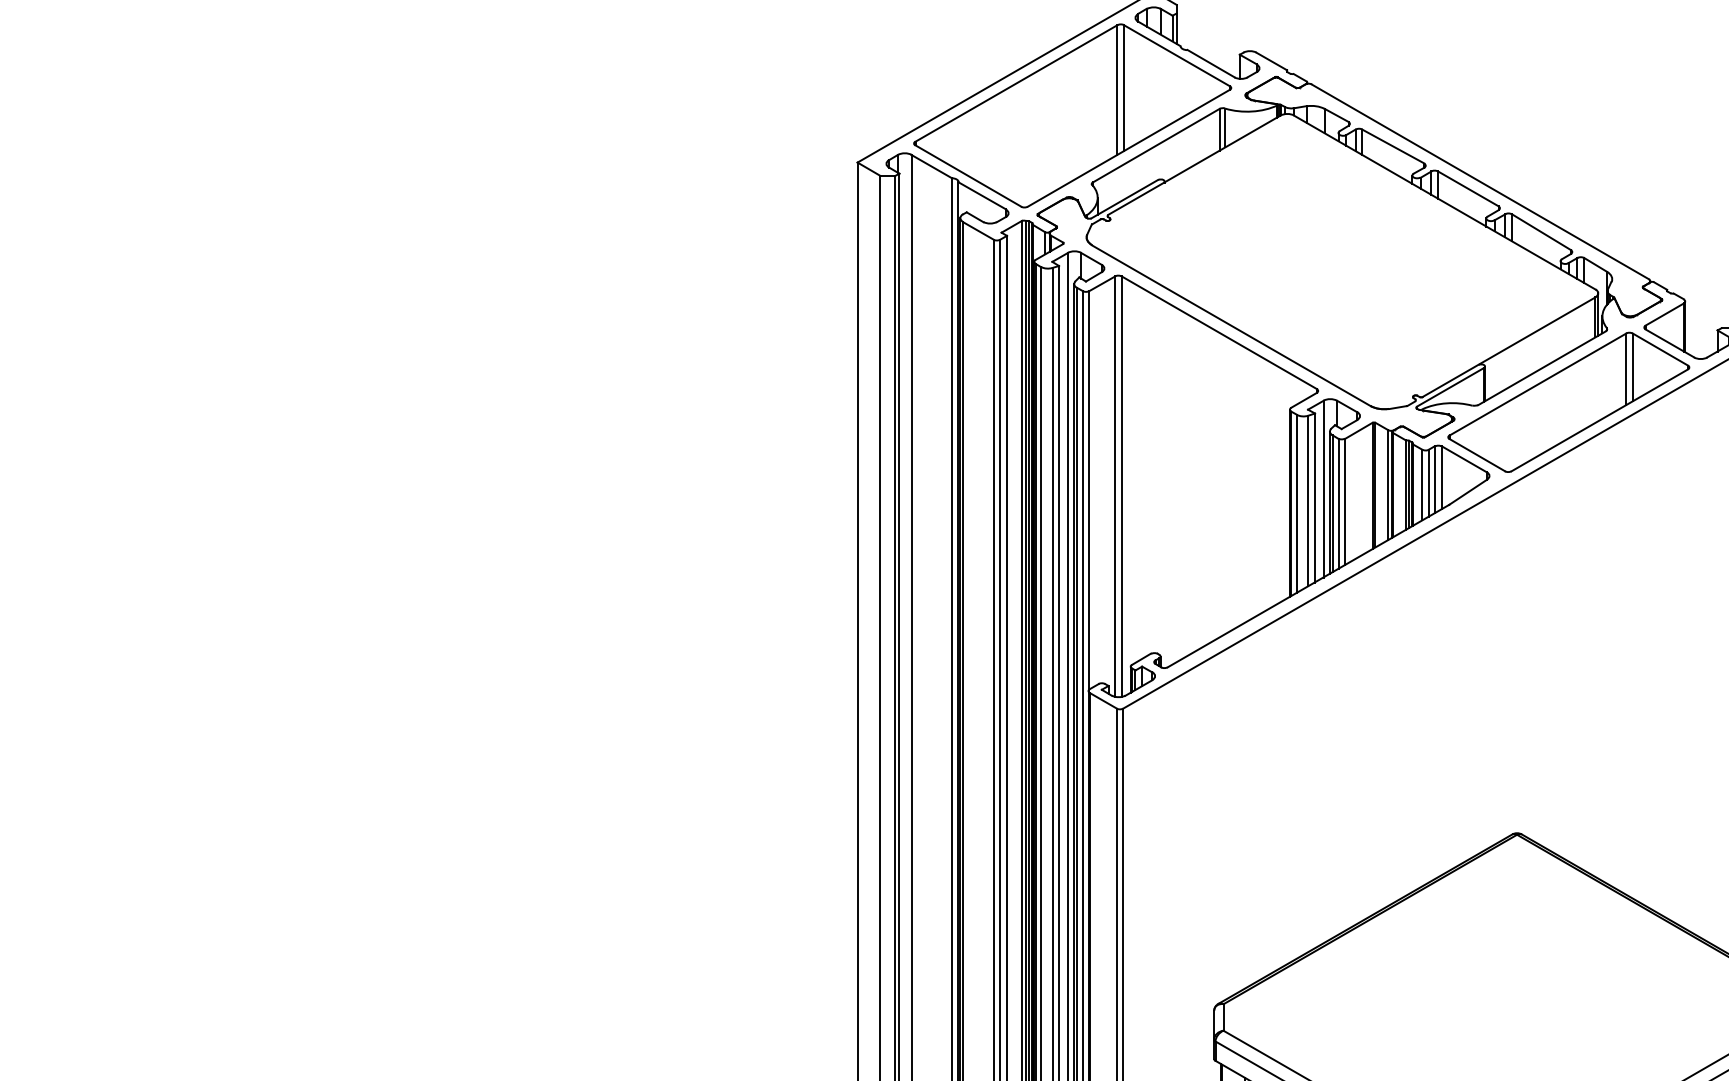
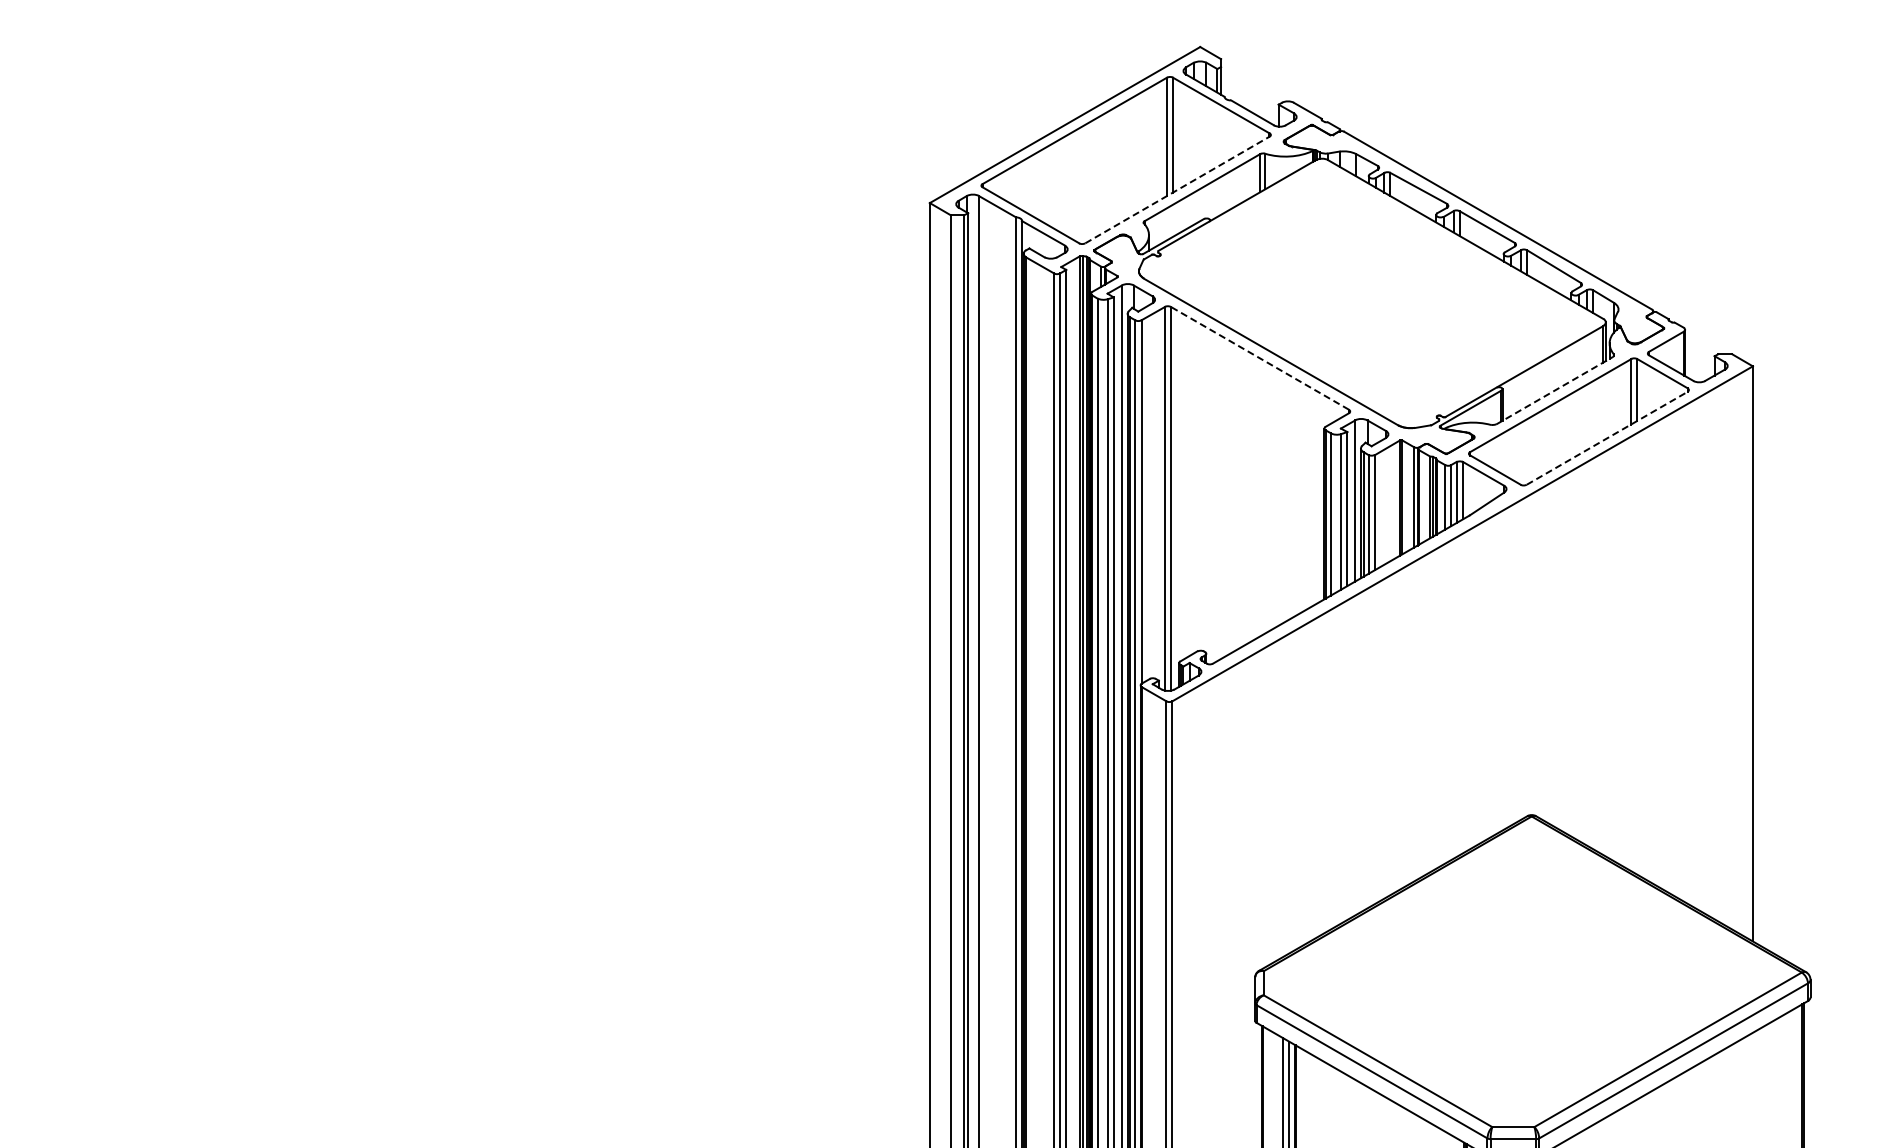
line: (1128, 147) -> (1177, 189), solid -> dashed
line: (1219, 332) -> (1260, 358), solid -> dashed
line: (1542, 367) -> (1554, 390), solid -> dashed
line: (1600, 420) -> (1607, 438), solid -> dashed

